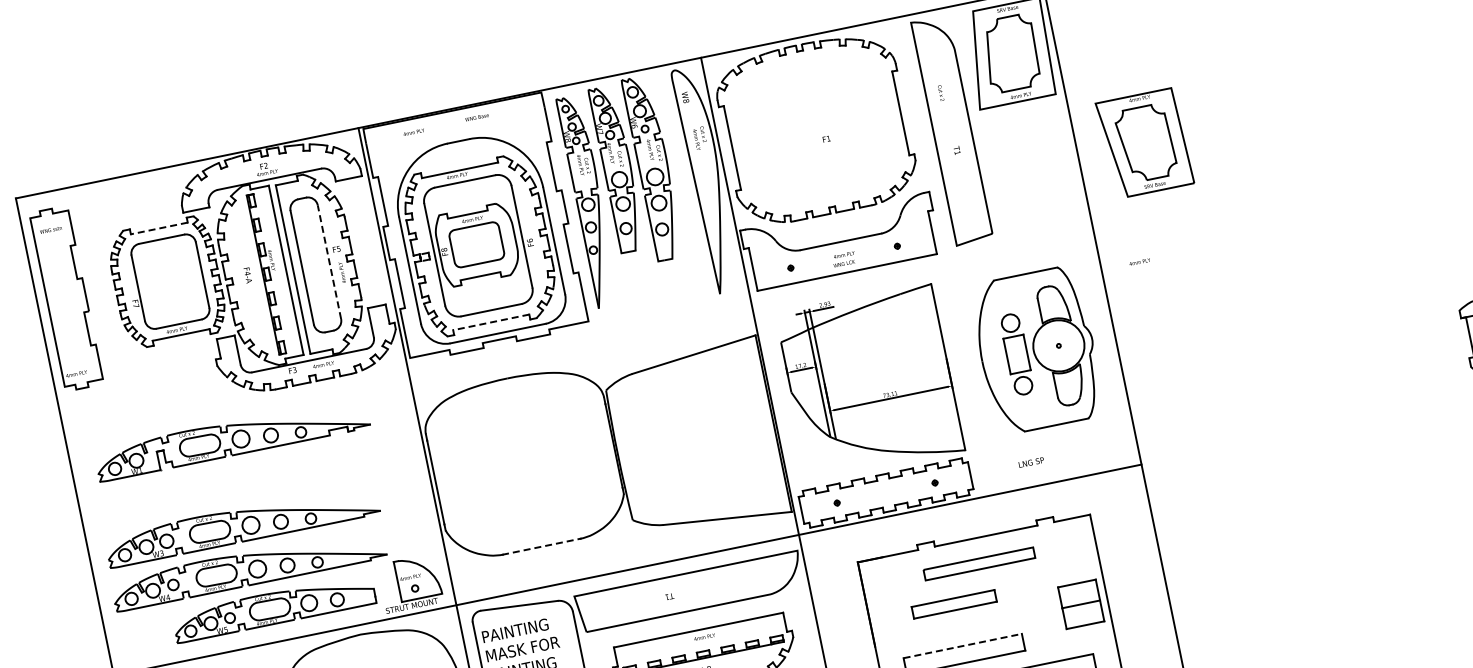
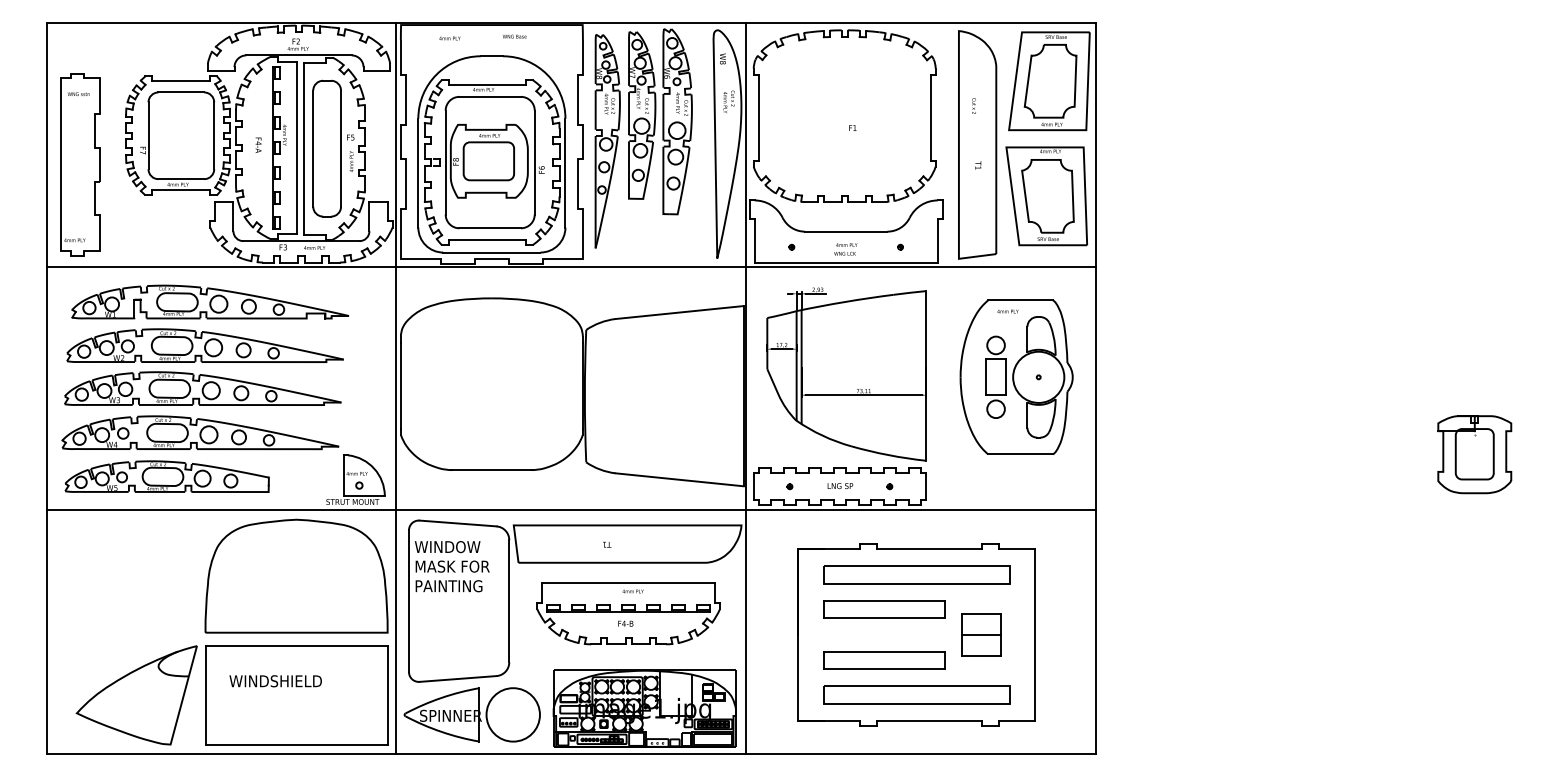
part: (1144, 143) -> (1046, 196), moved
line: (158, 228) -> (180, 81), dashed -> solid
line: (329, 261) -> (341, 148), dashed -> solid
text: (1139, 262) -> (1007, 311), moved
part: (66, 298) -> (80, 164), moved
line: (491, 322) -> (487, 240), dashed -> solid
line: (577, 331) -> (570, 266), added
text: (1031, 462) -> (840, 486), moved
part: (235, 482) -> (204, 345), added
line: (541, 547) -> (491, 470), dashed -> solid
part: (978, 563) -> (916, 574), size x1.67
part: (1080, 603) -> (981, 634), moved
part: (954, 604) -> (884, 609), size x1.43
part: (273, 608) -> (166, 476), moved
text: (514, 631) -> (448, 547), PAINTING -> WINDOW
line: (963, 646) -> (884, 652), dashed -> solid

